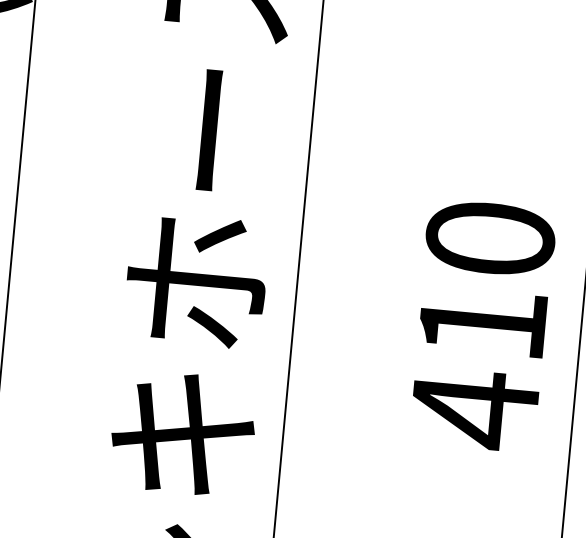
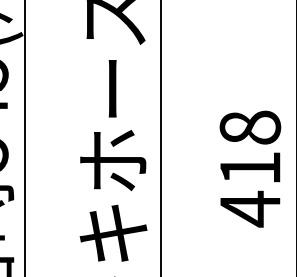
text: (488, 238) -> (249, 127), 410 -> 418

